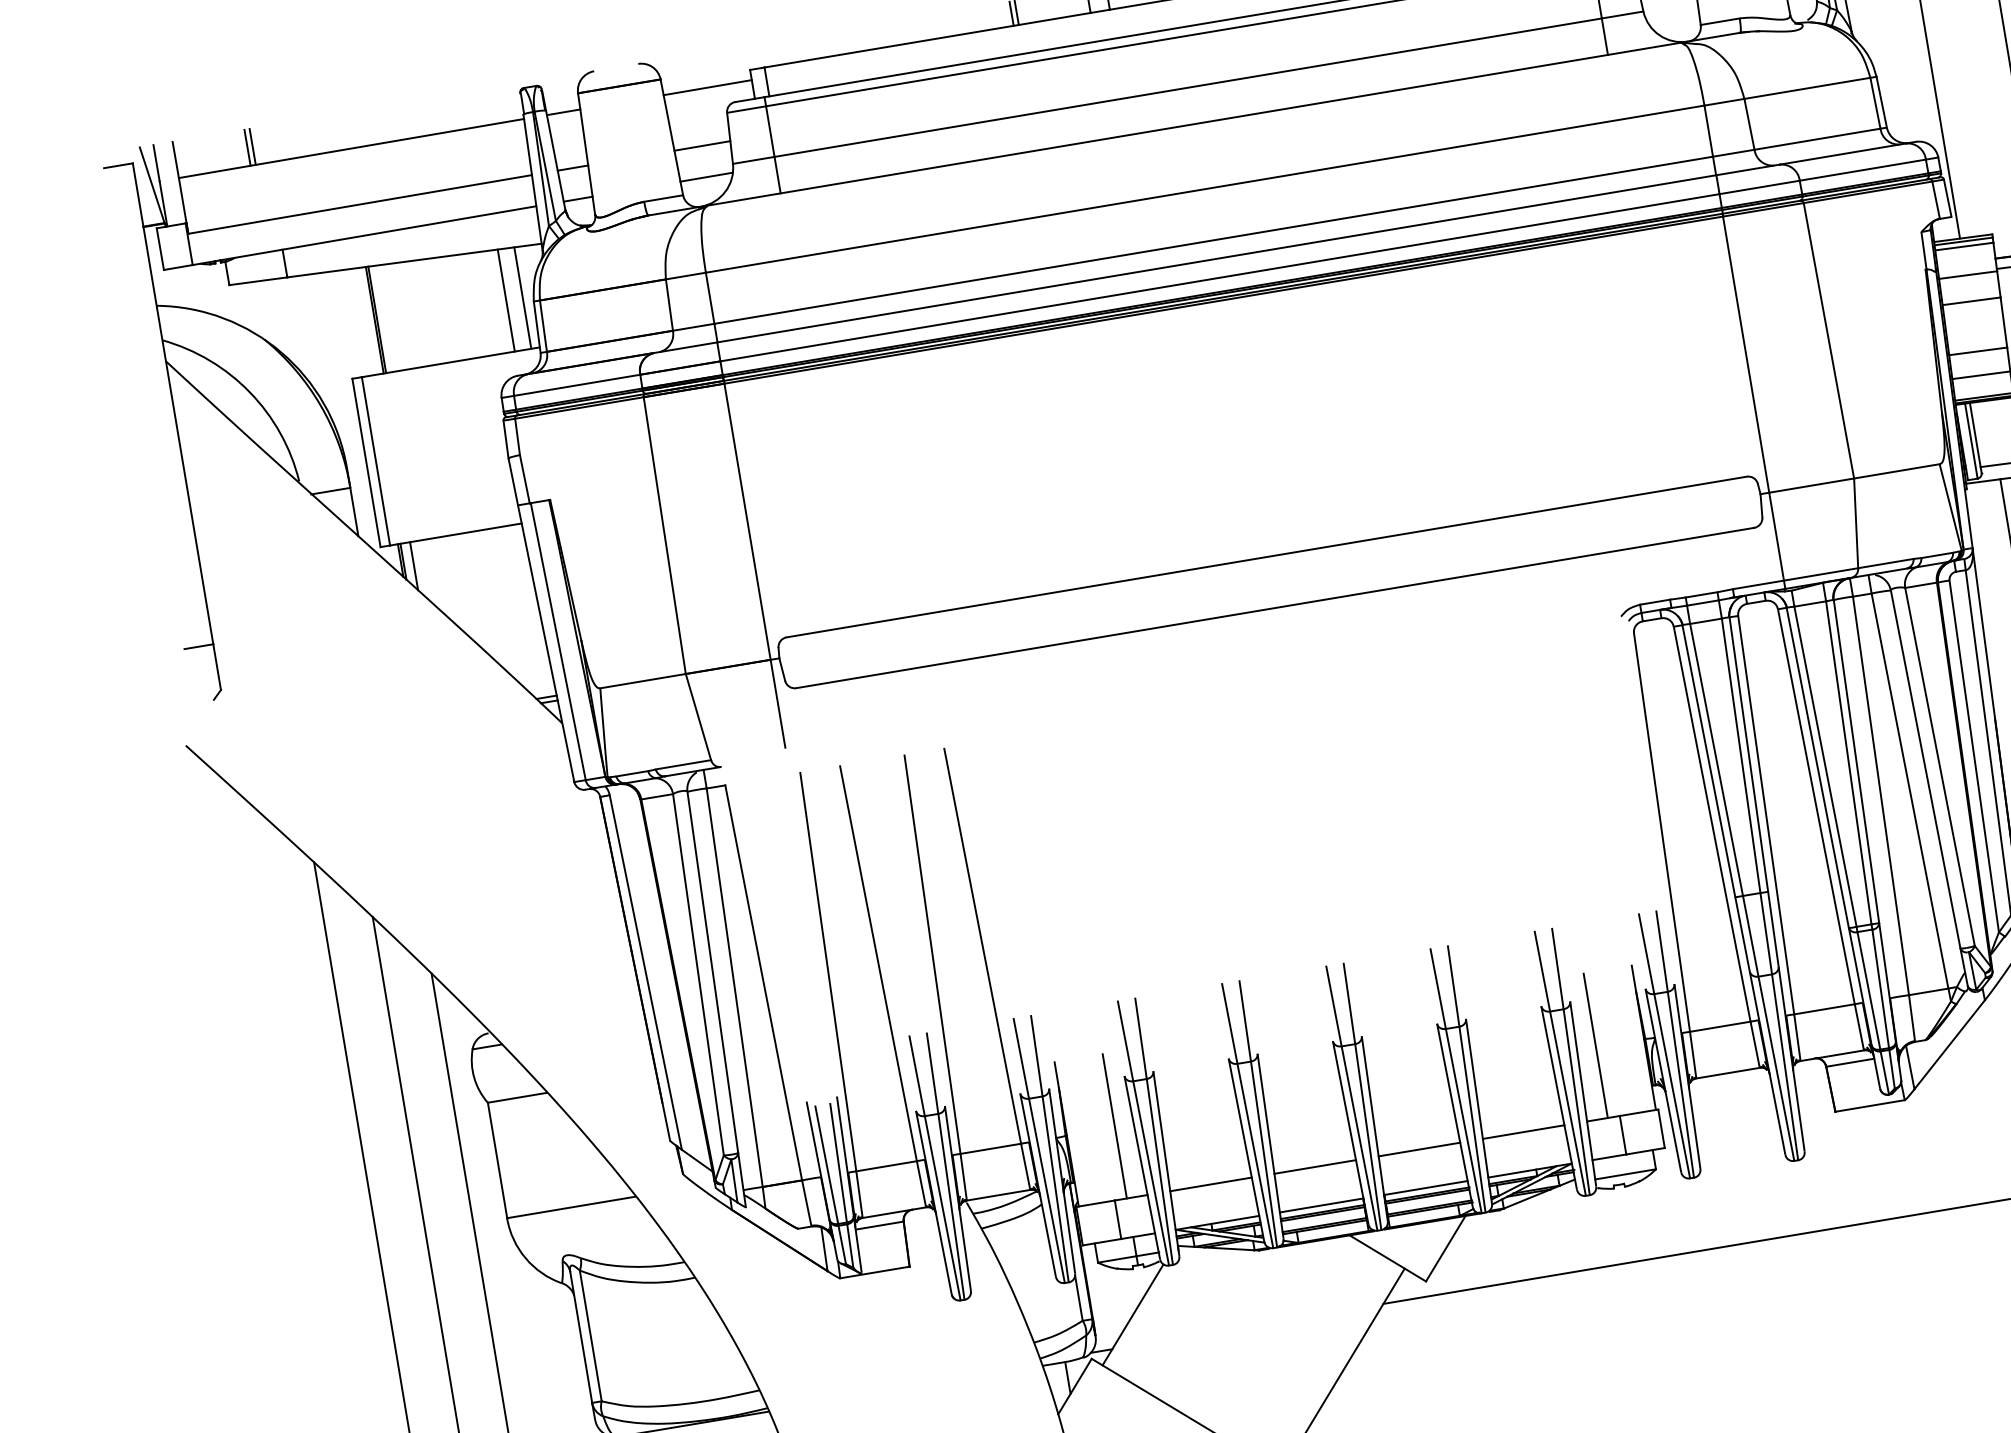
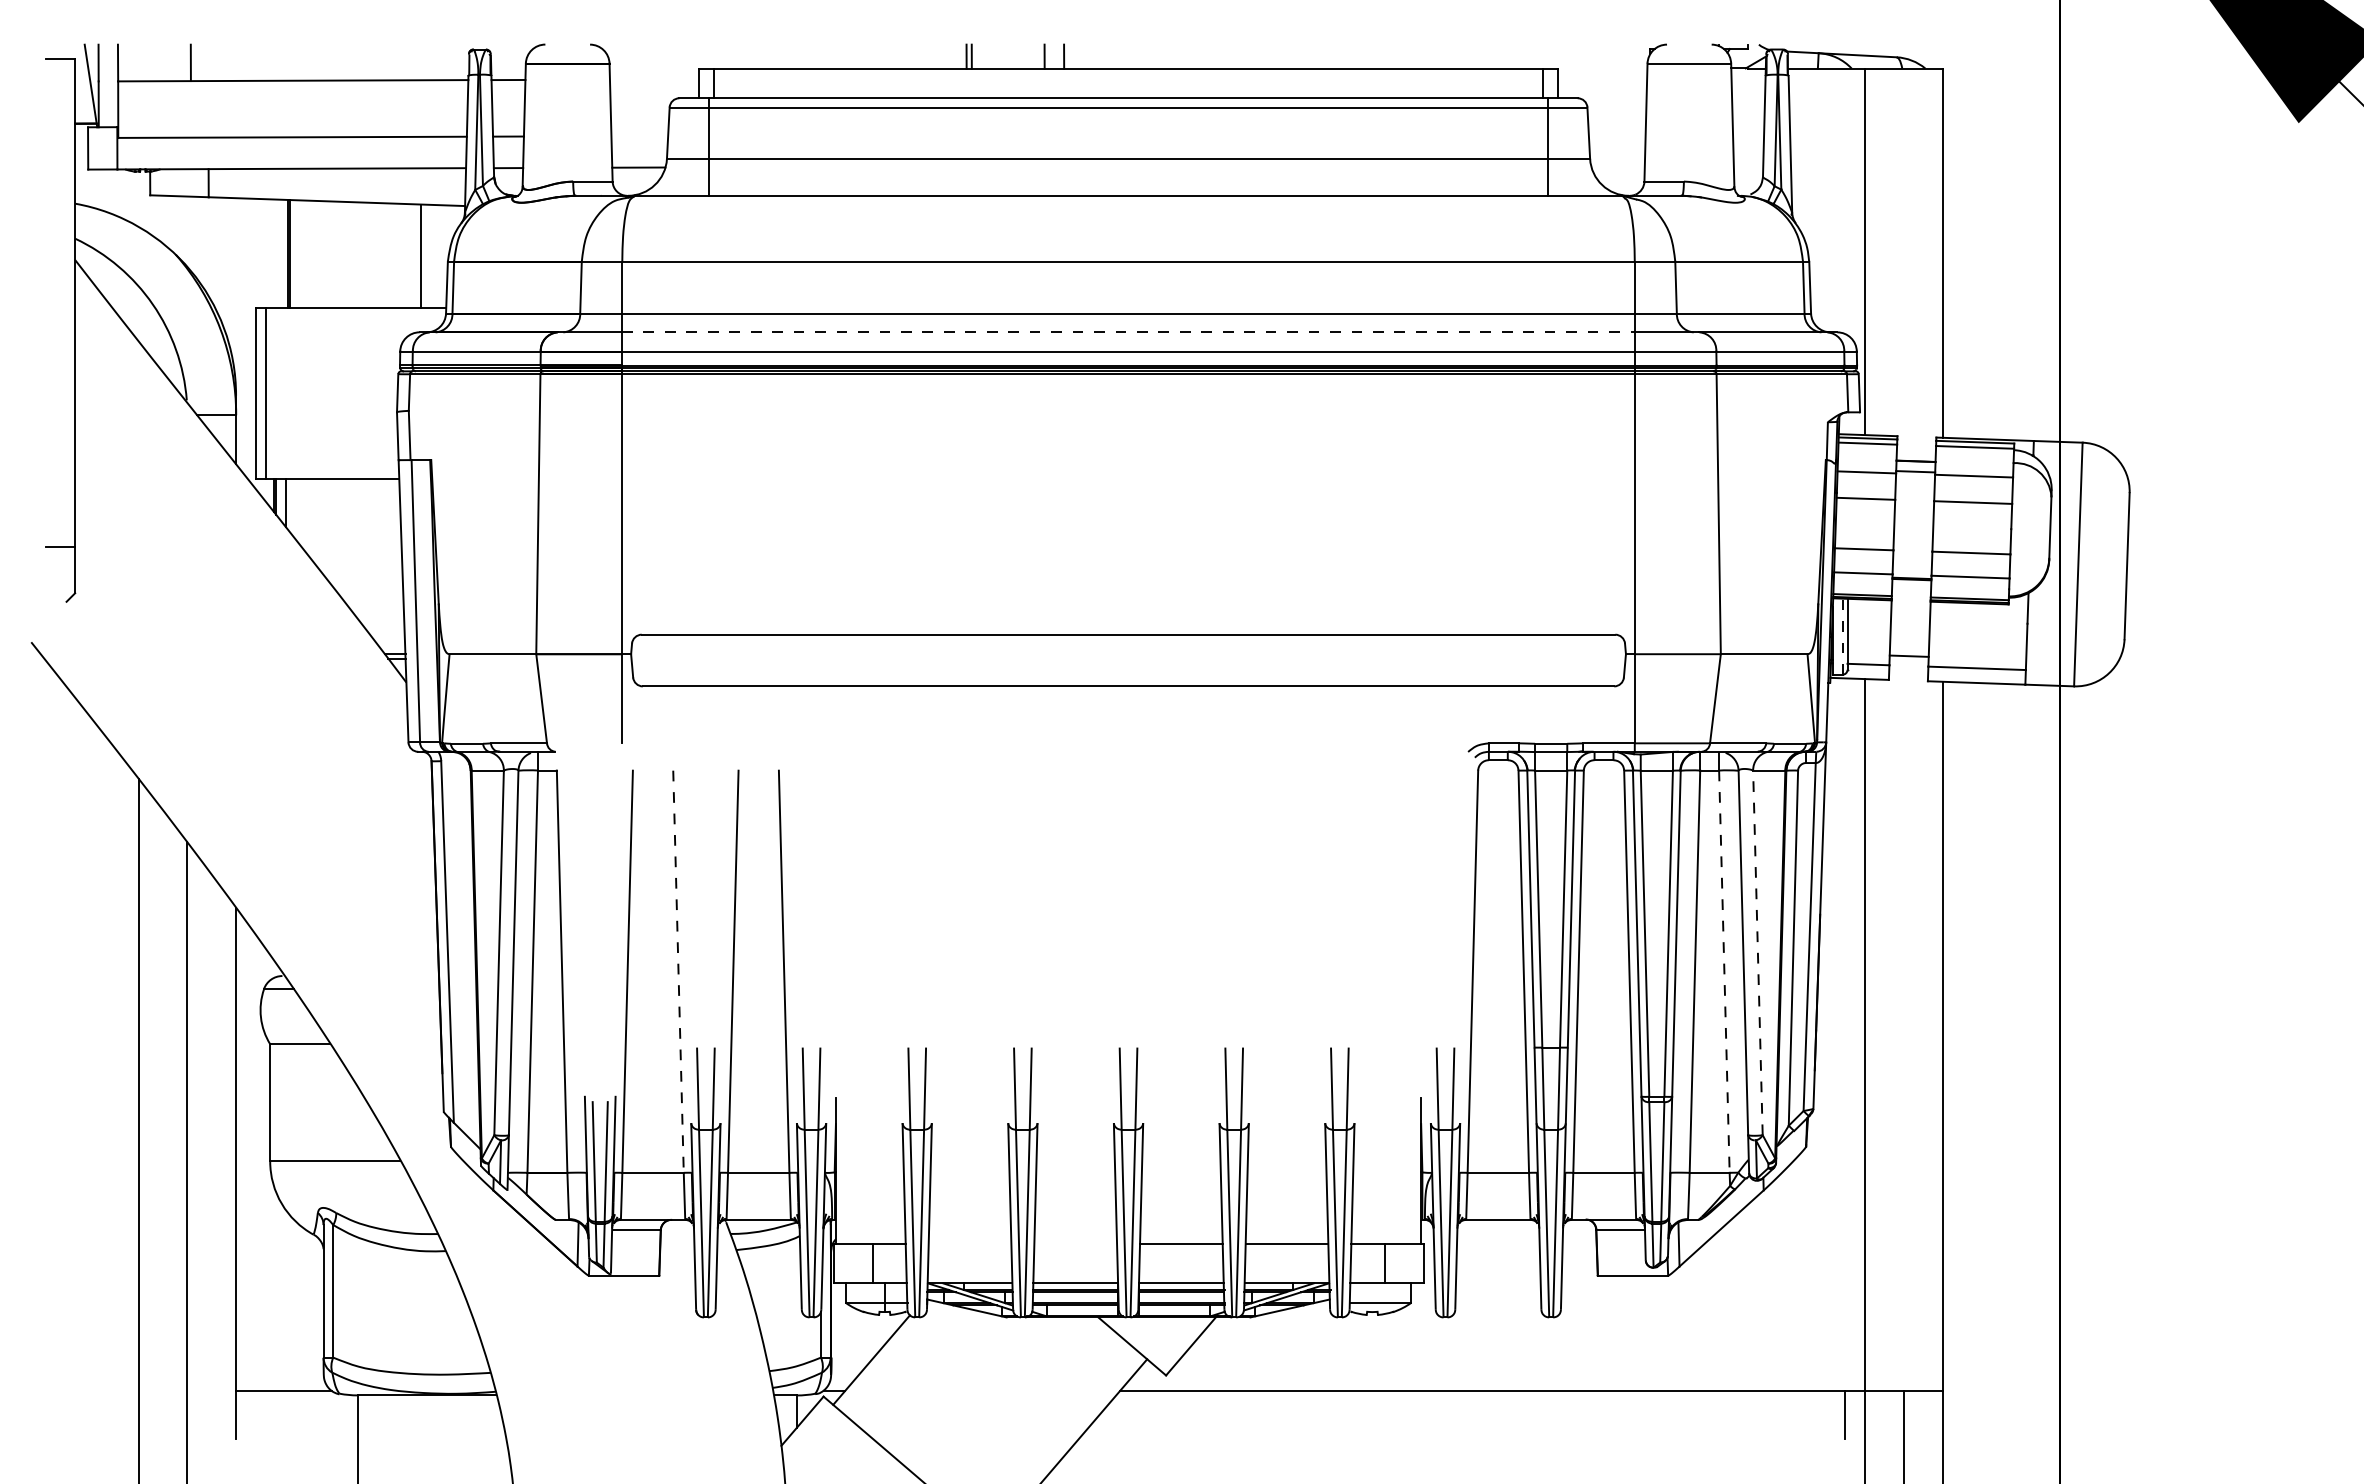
line: (707, 87) -> (654, 79), removed
line: (253, 146) -> (196, 62), removed
line: (702, 146) -> (639, 136), removed
line: (1216, 258) -> (1128, 332), solid -> dashed
line: (522, 298) -> (437, 256), removed
line: (1971, 440) -> (1842, 636), solid -> dashed
line: (1939, 766) -> (1757, 952), solid -> dashed
line: (1910, 791) -> (1724, 972), solid -> dashed
line: (878, 964) -> (678, 972), solid -> dashed
line: (1595, 1045) -> (1372, 1170), removed
line: (1114, 1125) -> (884, 1170), removed
line: (1315, 1167) -> (1075, 1244), removed
line: (1210, 1184) -> (969, 1244), removed

